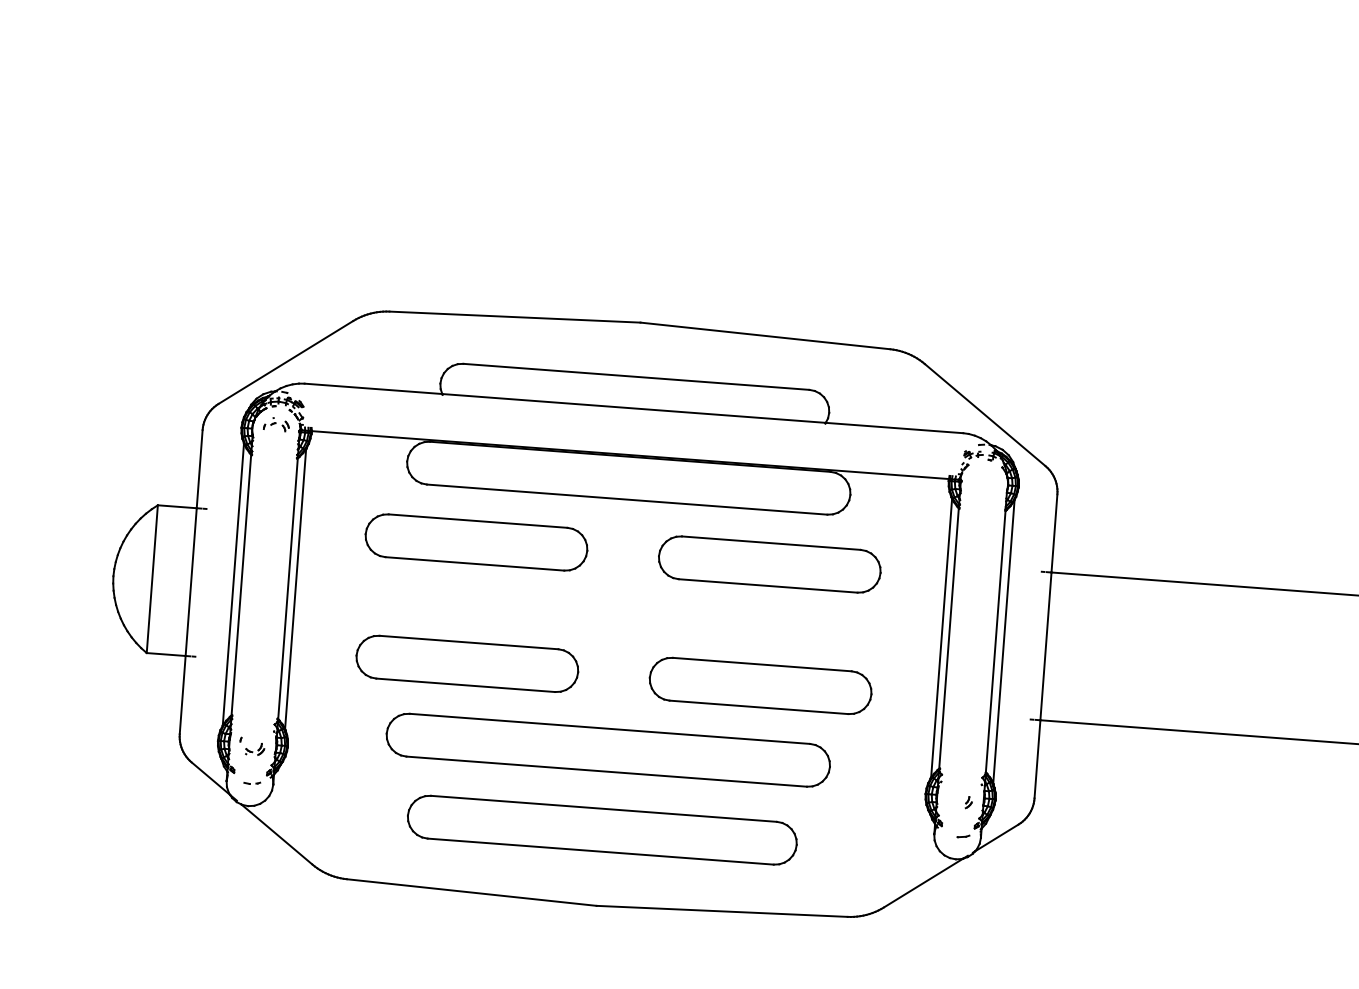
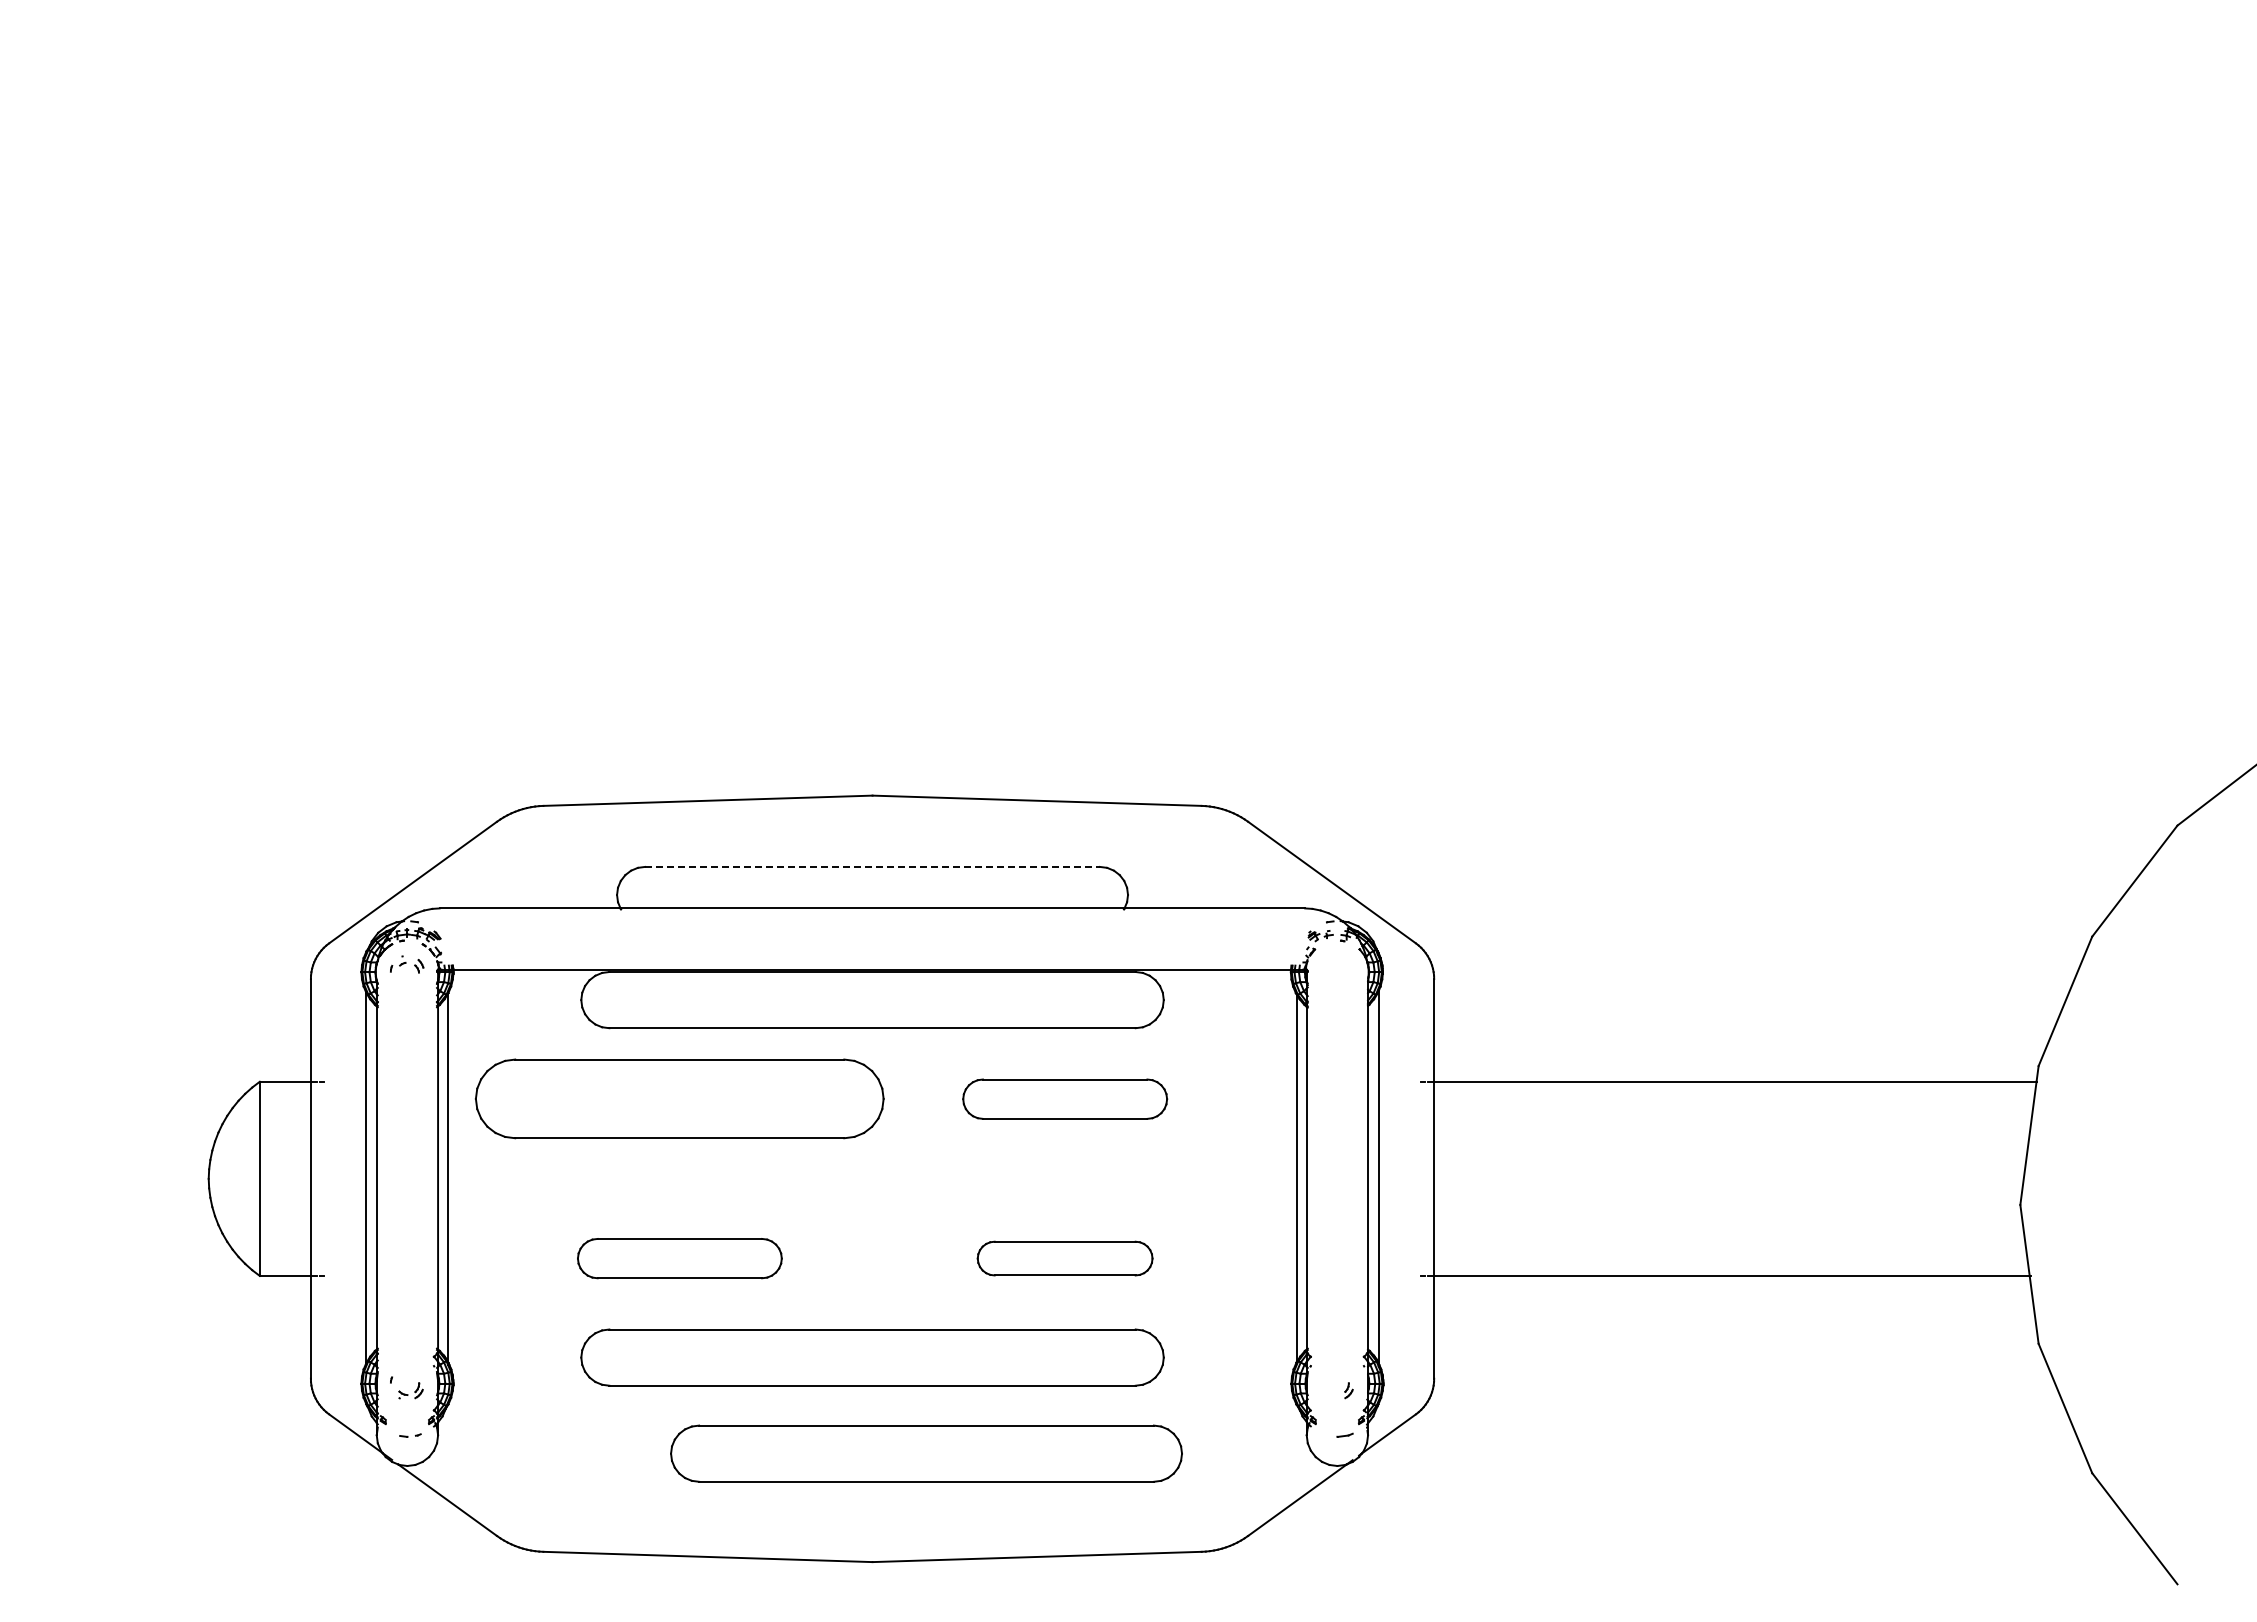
line: (637, 376) -> (873, 866), solid -> dashed
part: (476, 542) -> (679, 1099), size x1.4
part: (769, 564) -> (1064, 1099), size x0.7
part: (467, 663) -> (679, 1258), size x0.7
part: (760, 685) -> (1064, 1258), size x0.6
part: (602, 830) -> (926, 1453), moved

